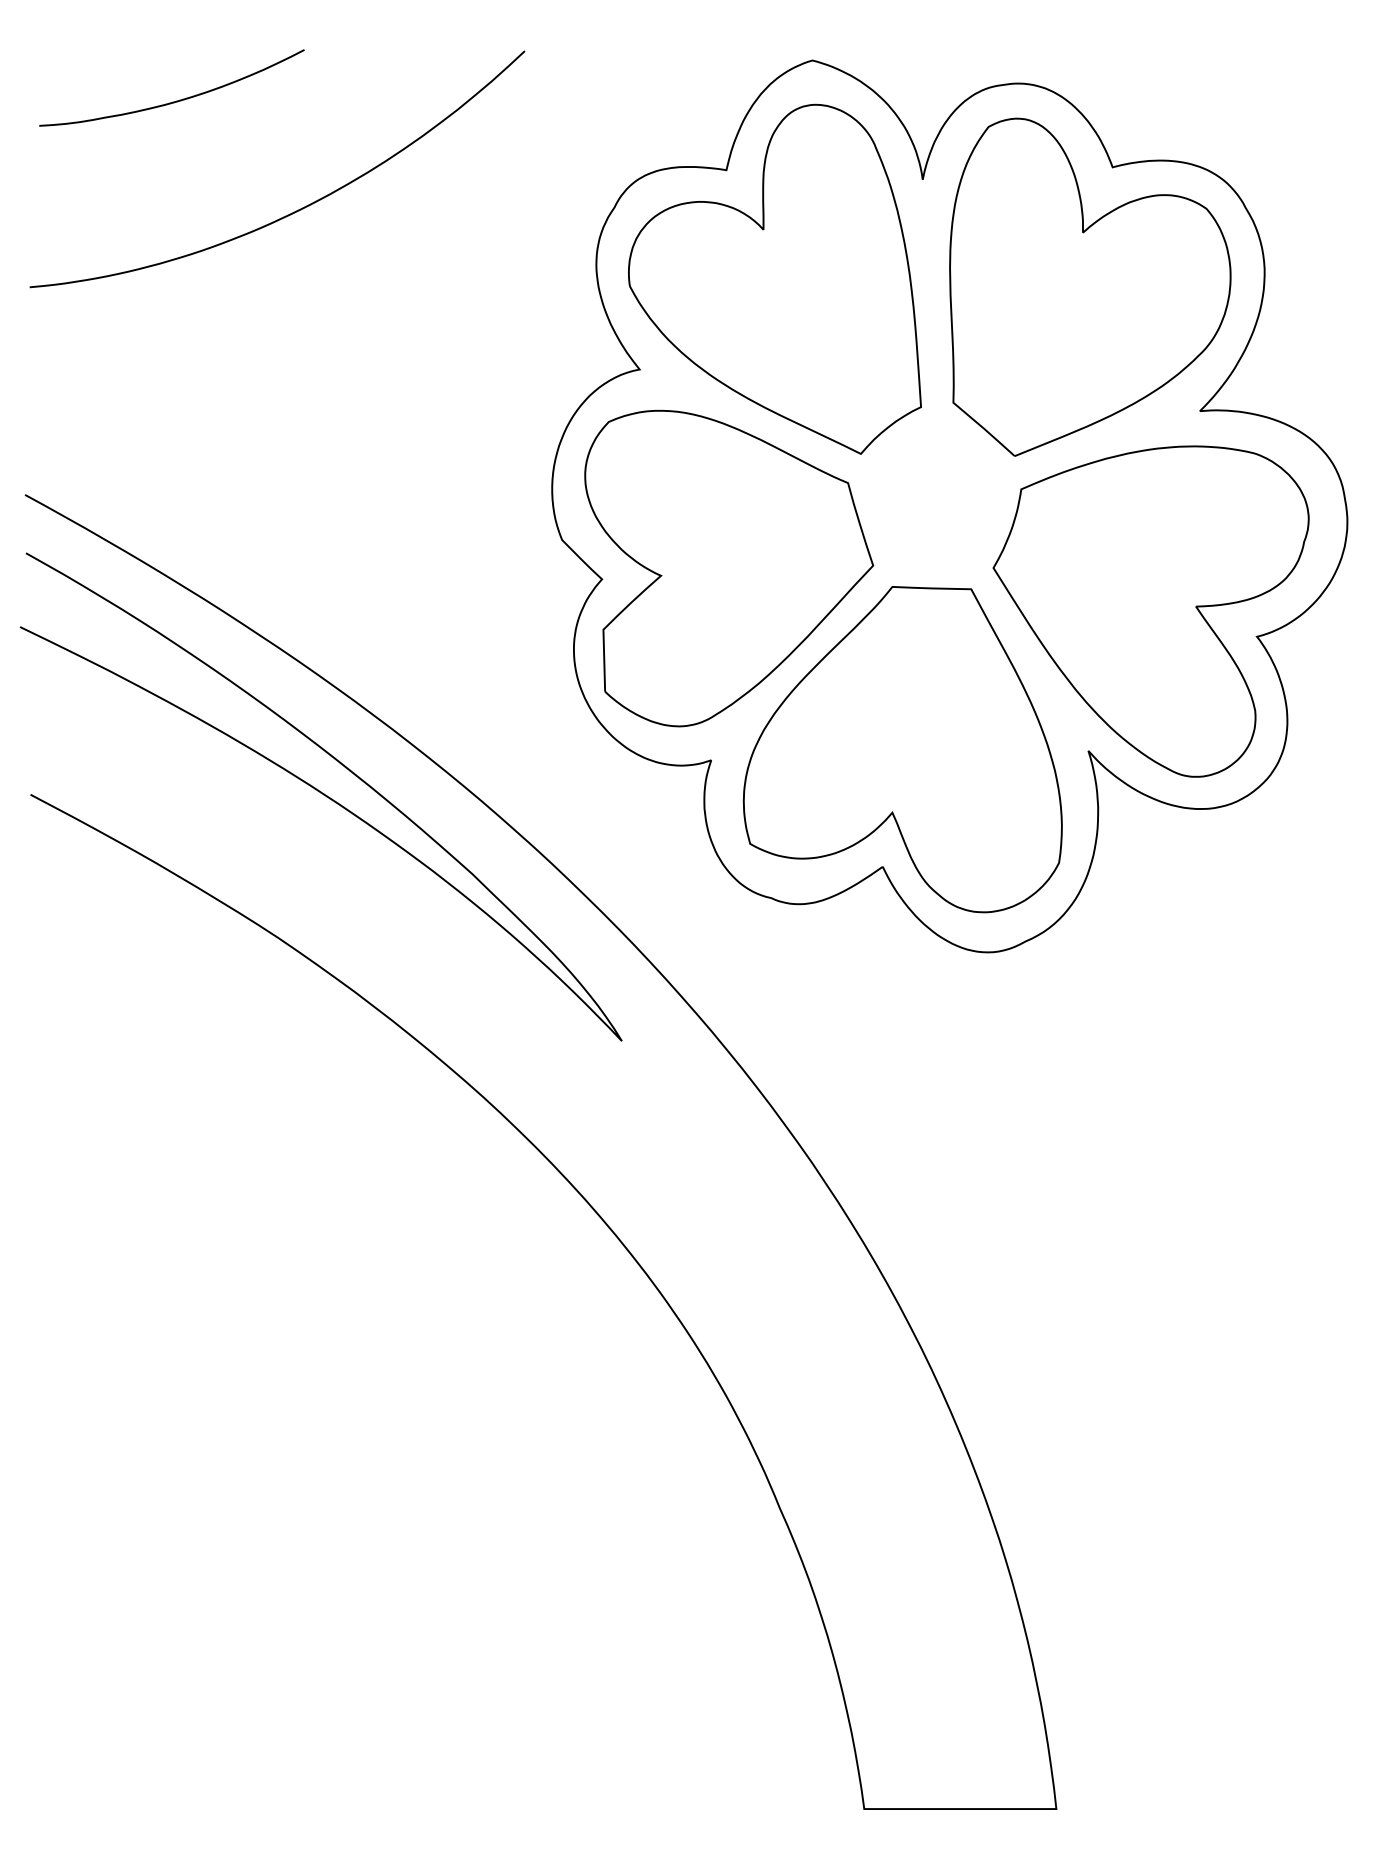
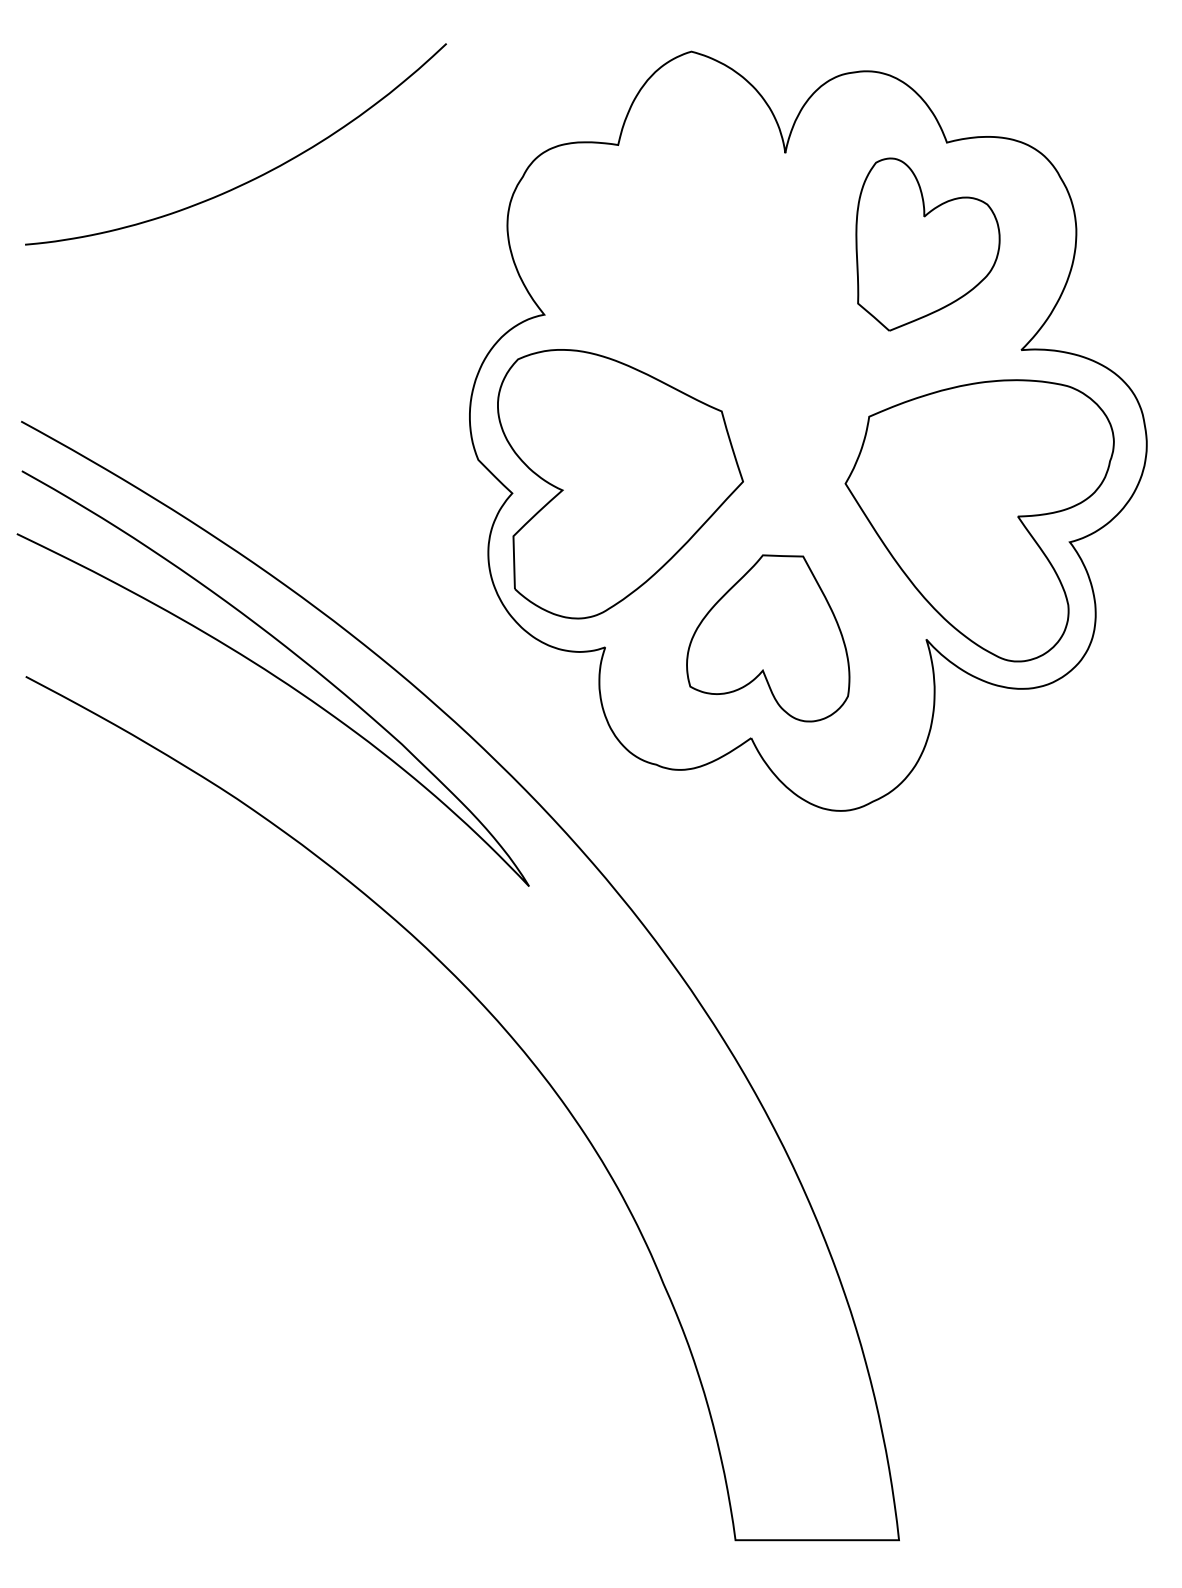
curve: (176, 100) -> (150, 85), removed
part: (774, 278) -> (659, 237), removed
part: (1090, 286) -> (928, 244), size x0.6
part: (902, 749) -> (768, 638), size x0.6

